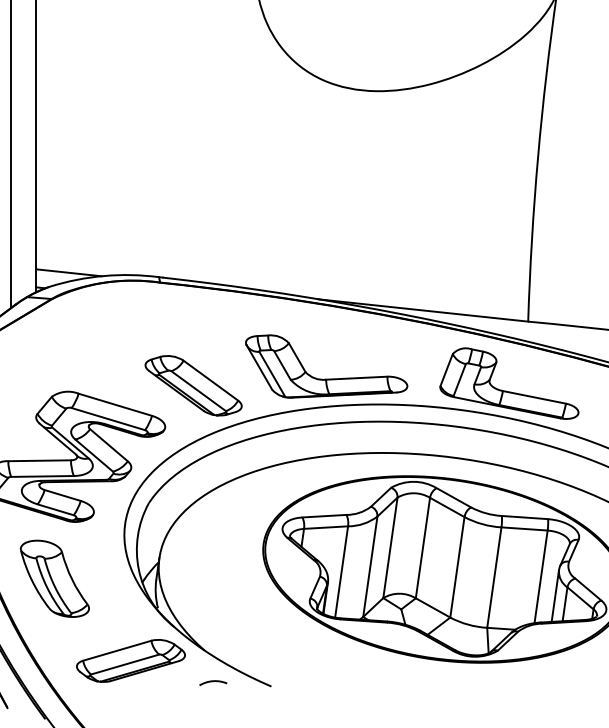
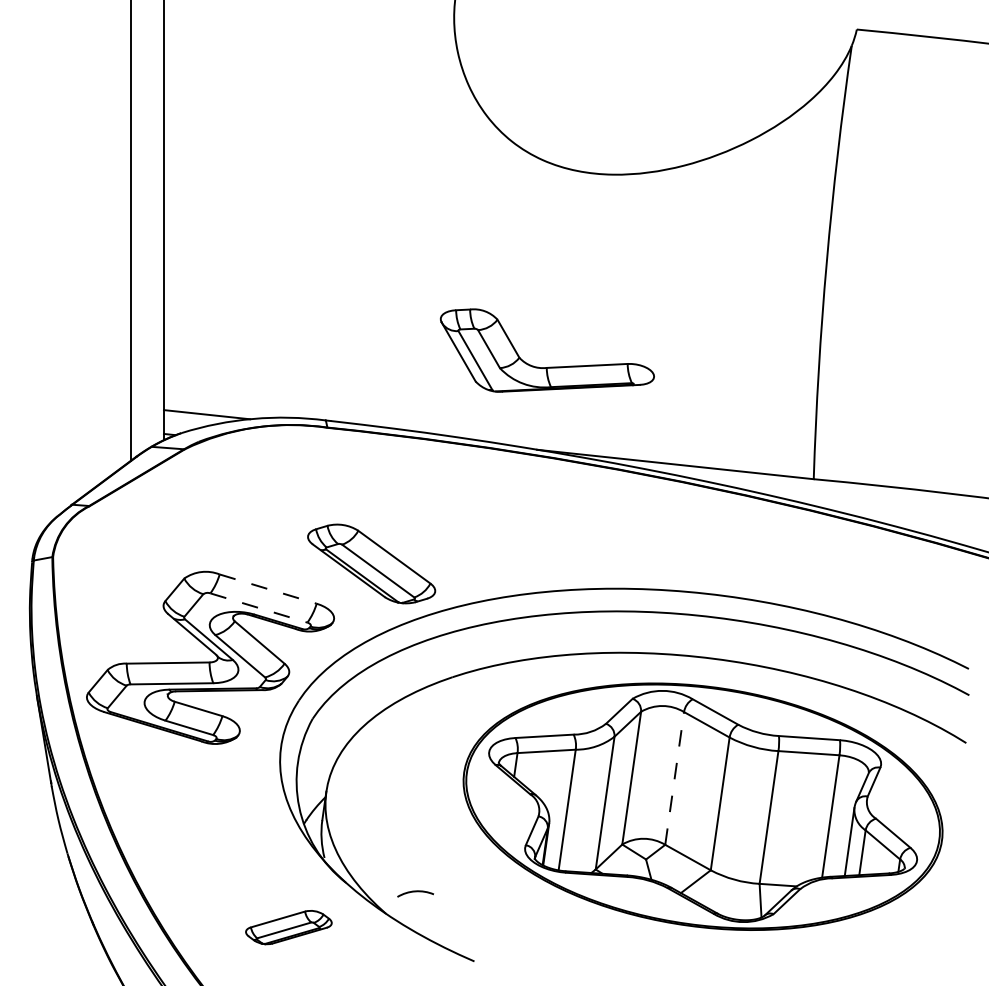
part: (328, 378) -> (549, 366), moved
part: (506, 390) -> (784, 570), removed
line: (115, 405) -> (268, 589), solid -> dashed
line: (108, 419) -> (258, 608), solid -> dashed
line: (422, 547) -> (674, 777), solid -> dashed
part: (55, 578) -> (188, 818), removed
part: (130, 660) -> (288, 927), size x0.6
arc: (213, 682) -> (415, 892), moved

